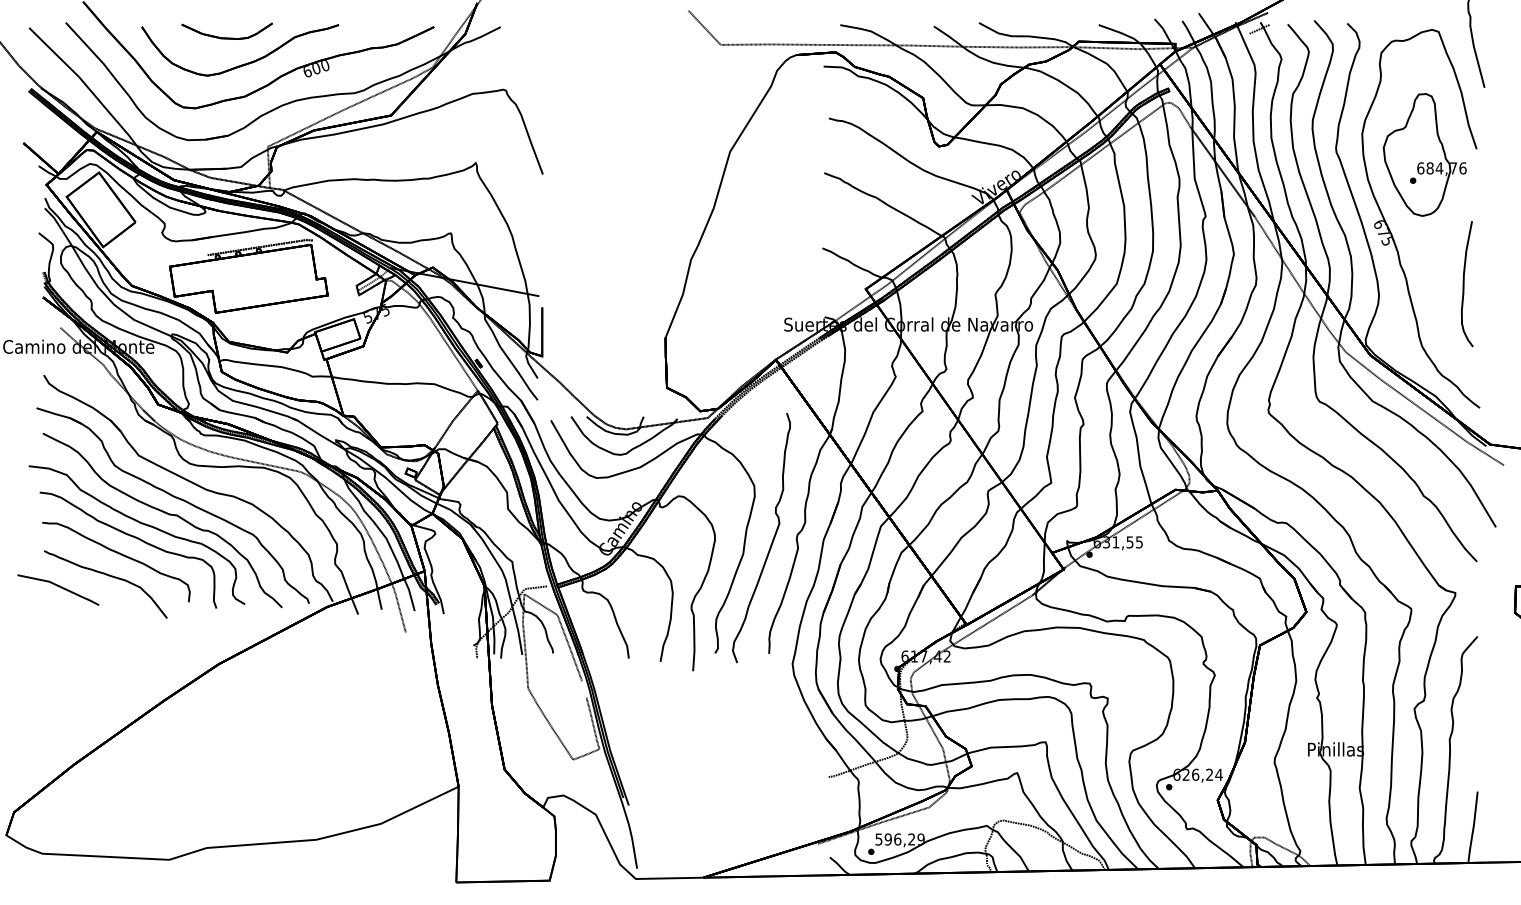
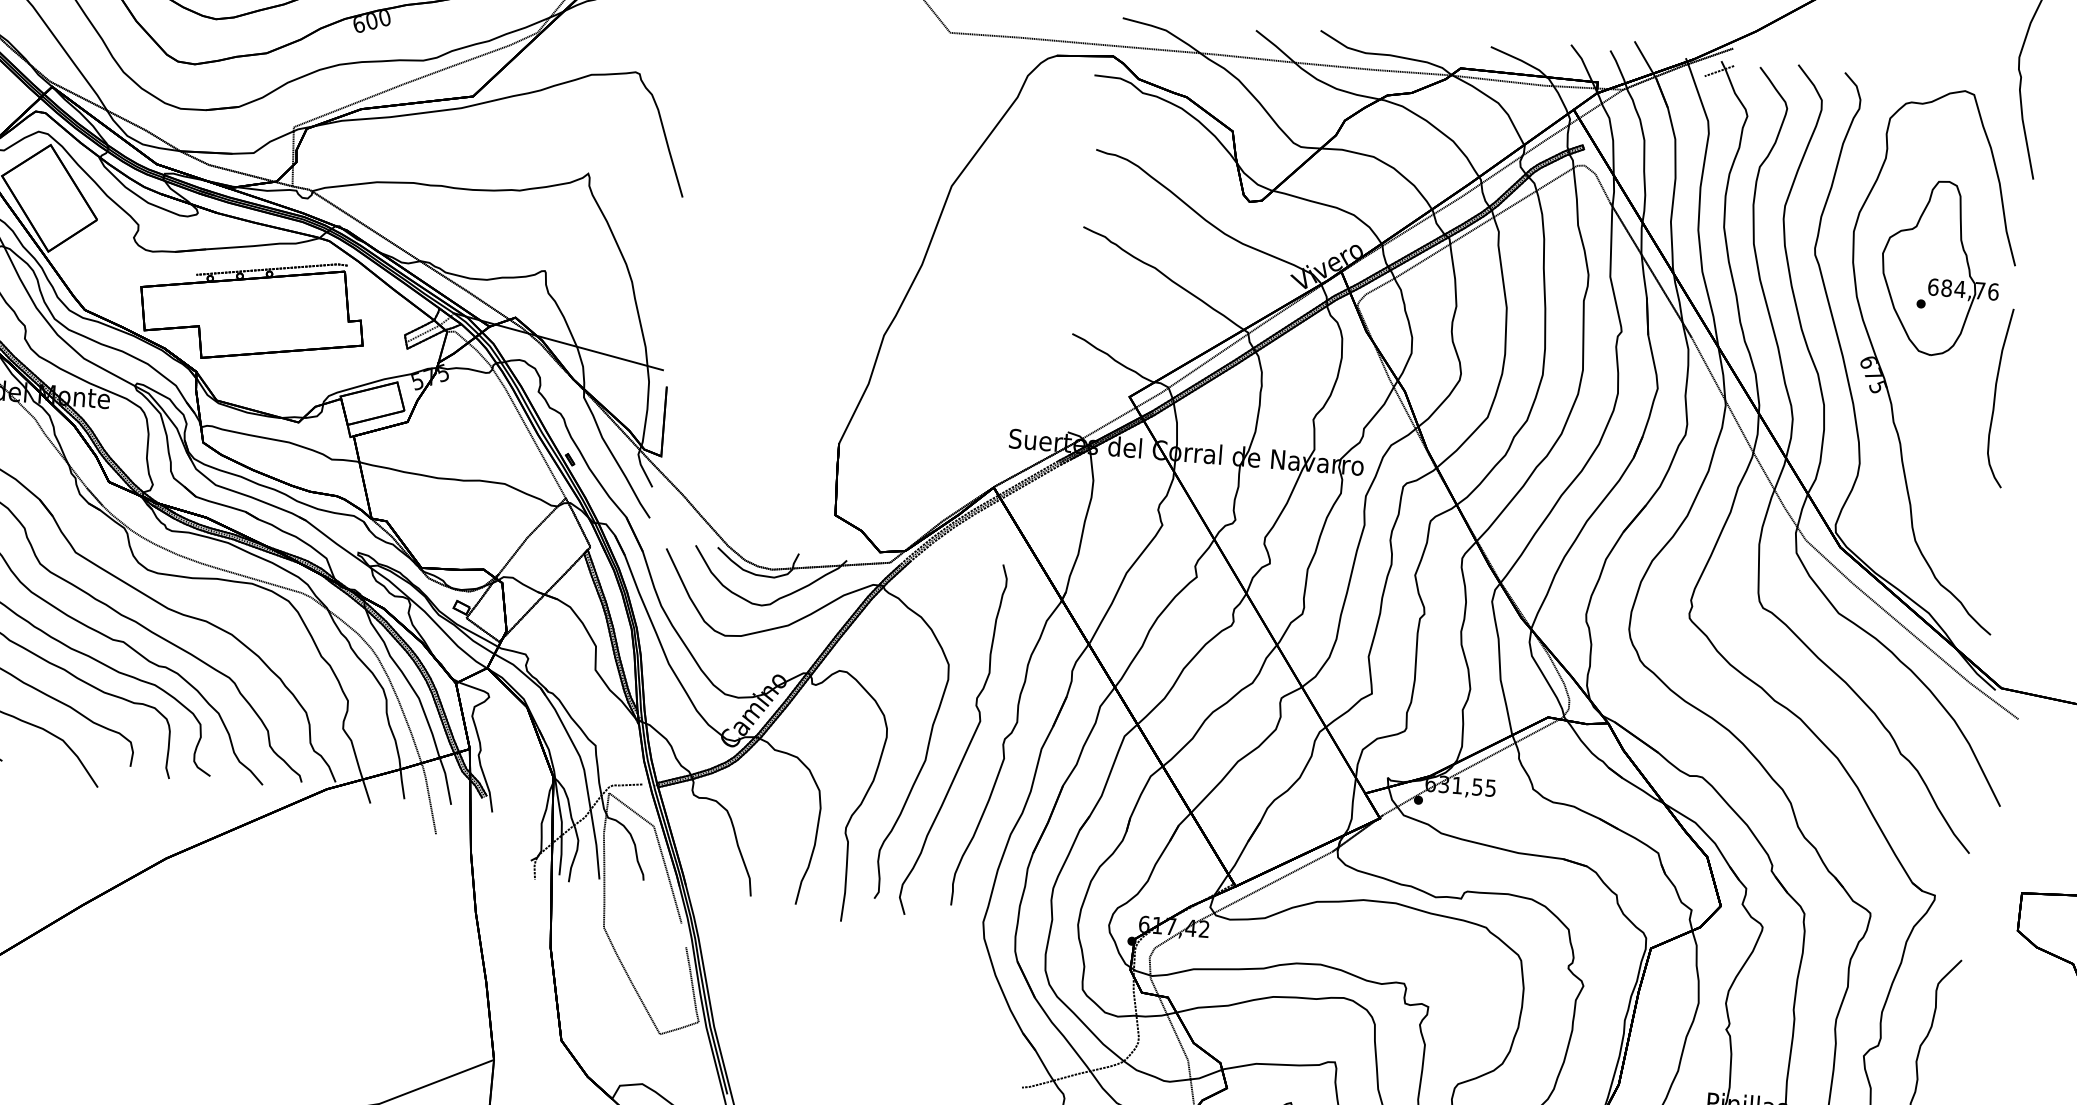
curve: (1464, 284) -> (1995, 398), moved

